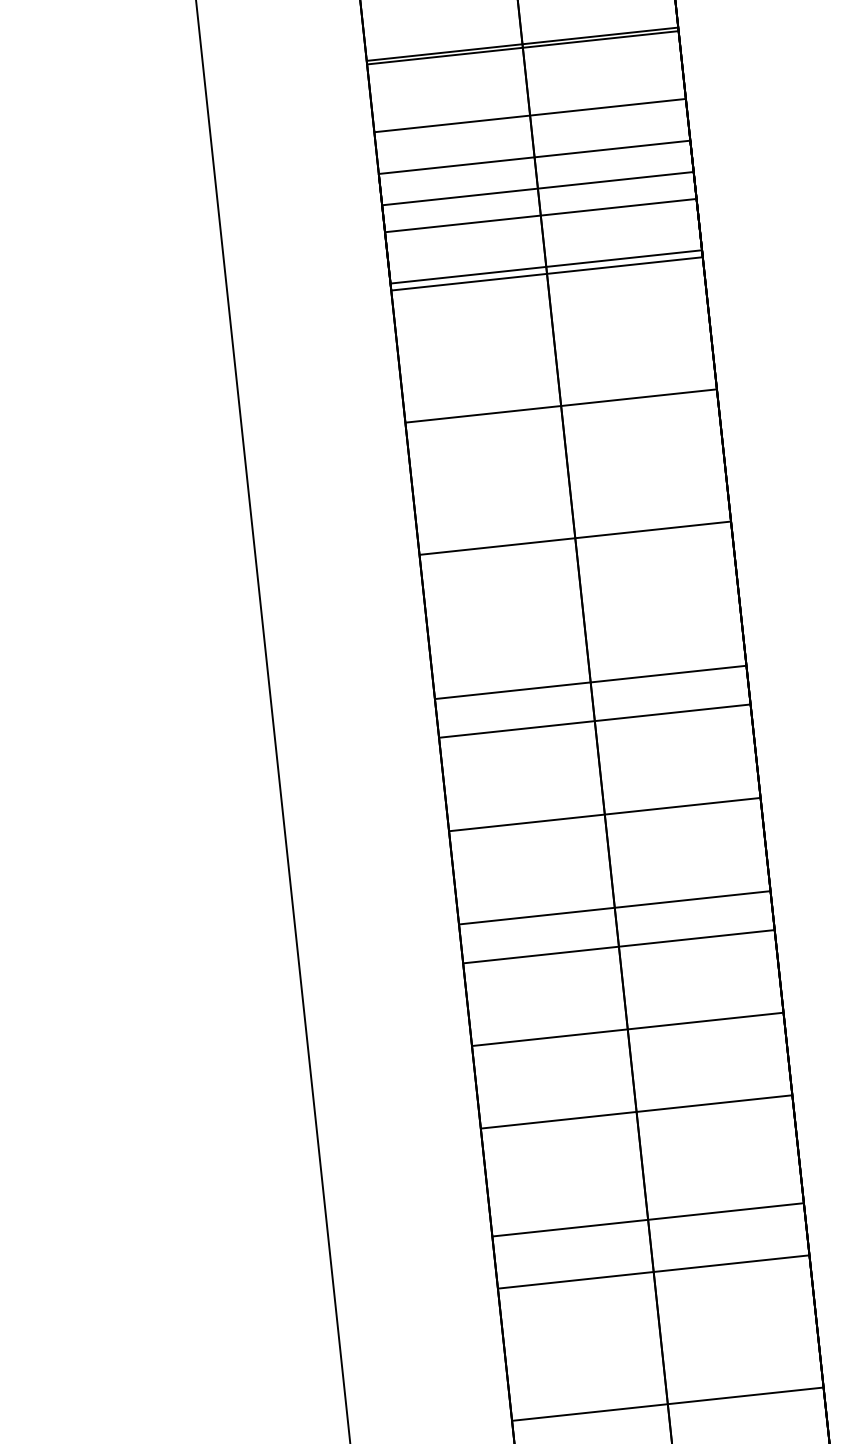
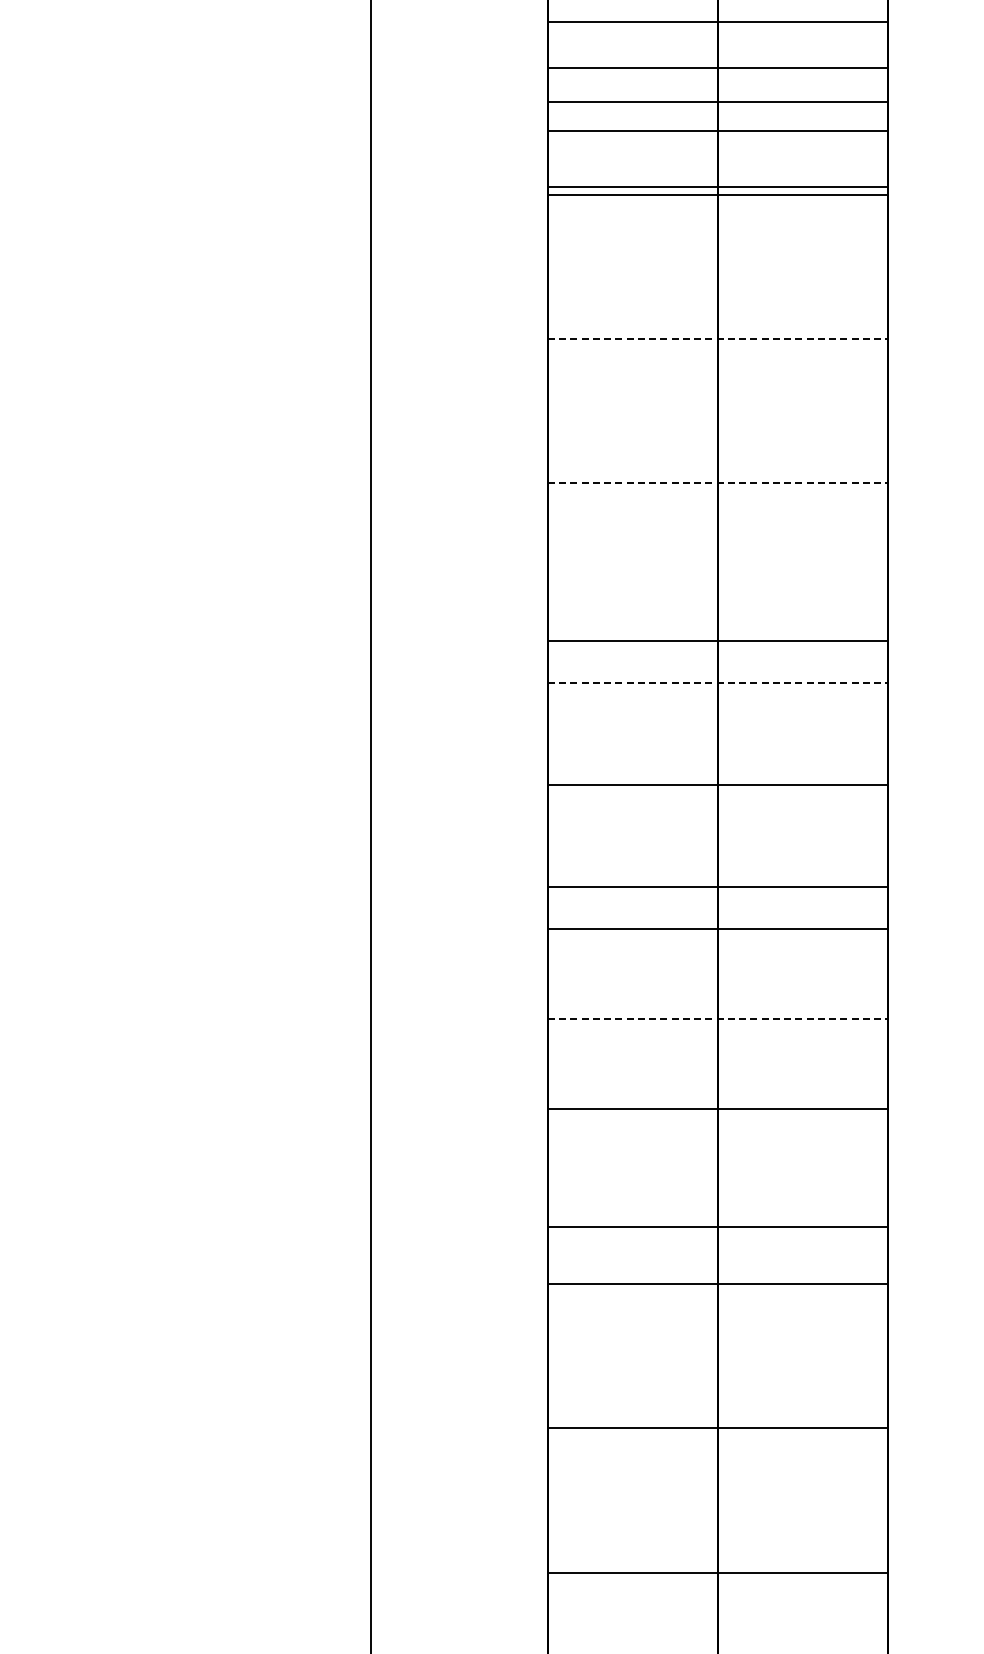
line: (560, 405) -> (717, 338), solid -> dashed
line: (574, 538) -> (717, 483), solid -> dashed
line: (594, 720) -> (717, 682), solid -> dashed
line: (627, 1029) -> (717, 1019), solid -> dashed

